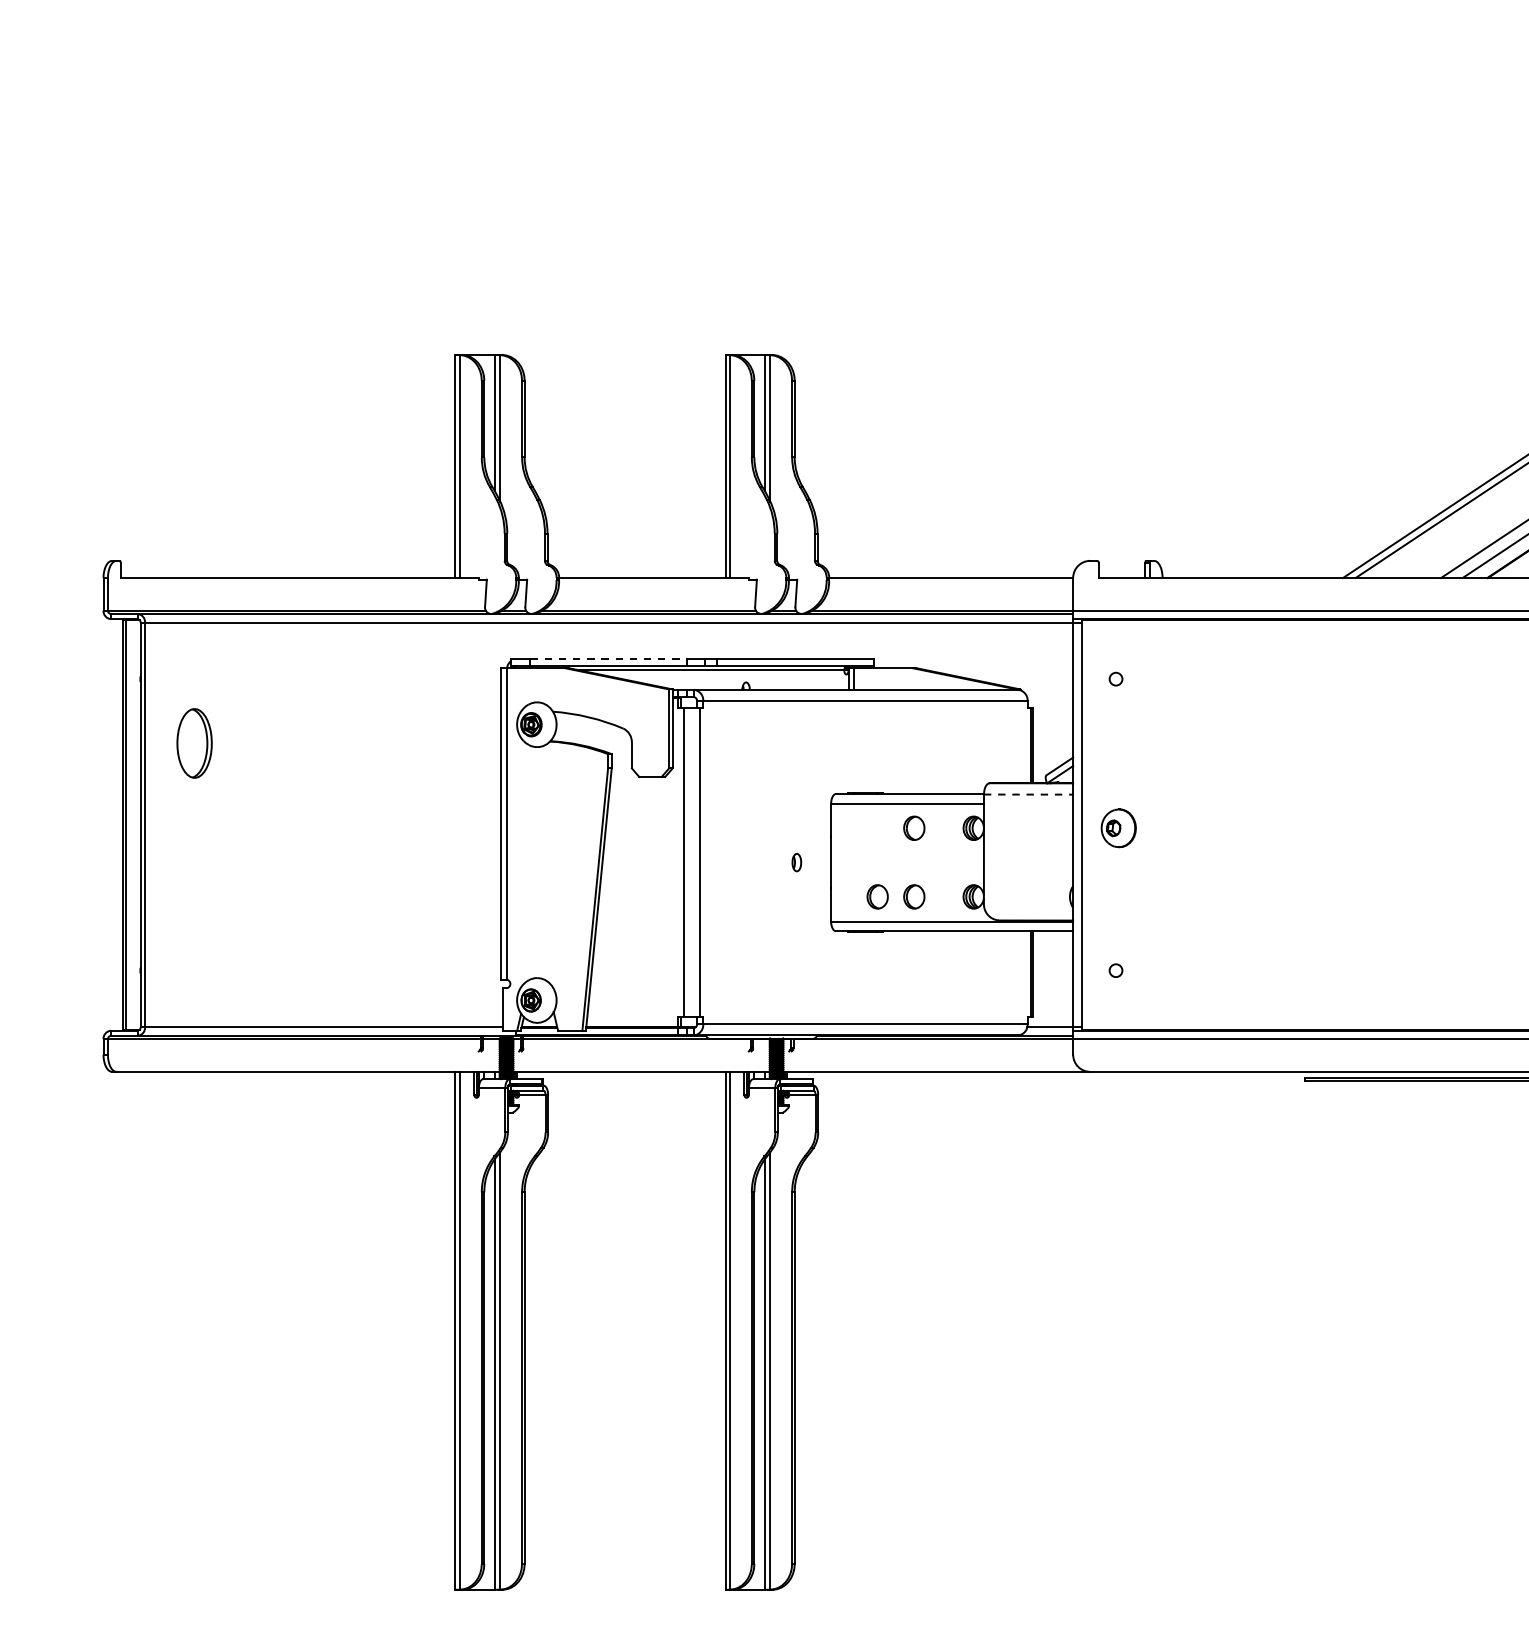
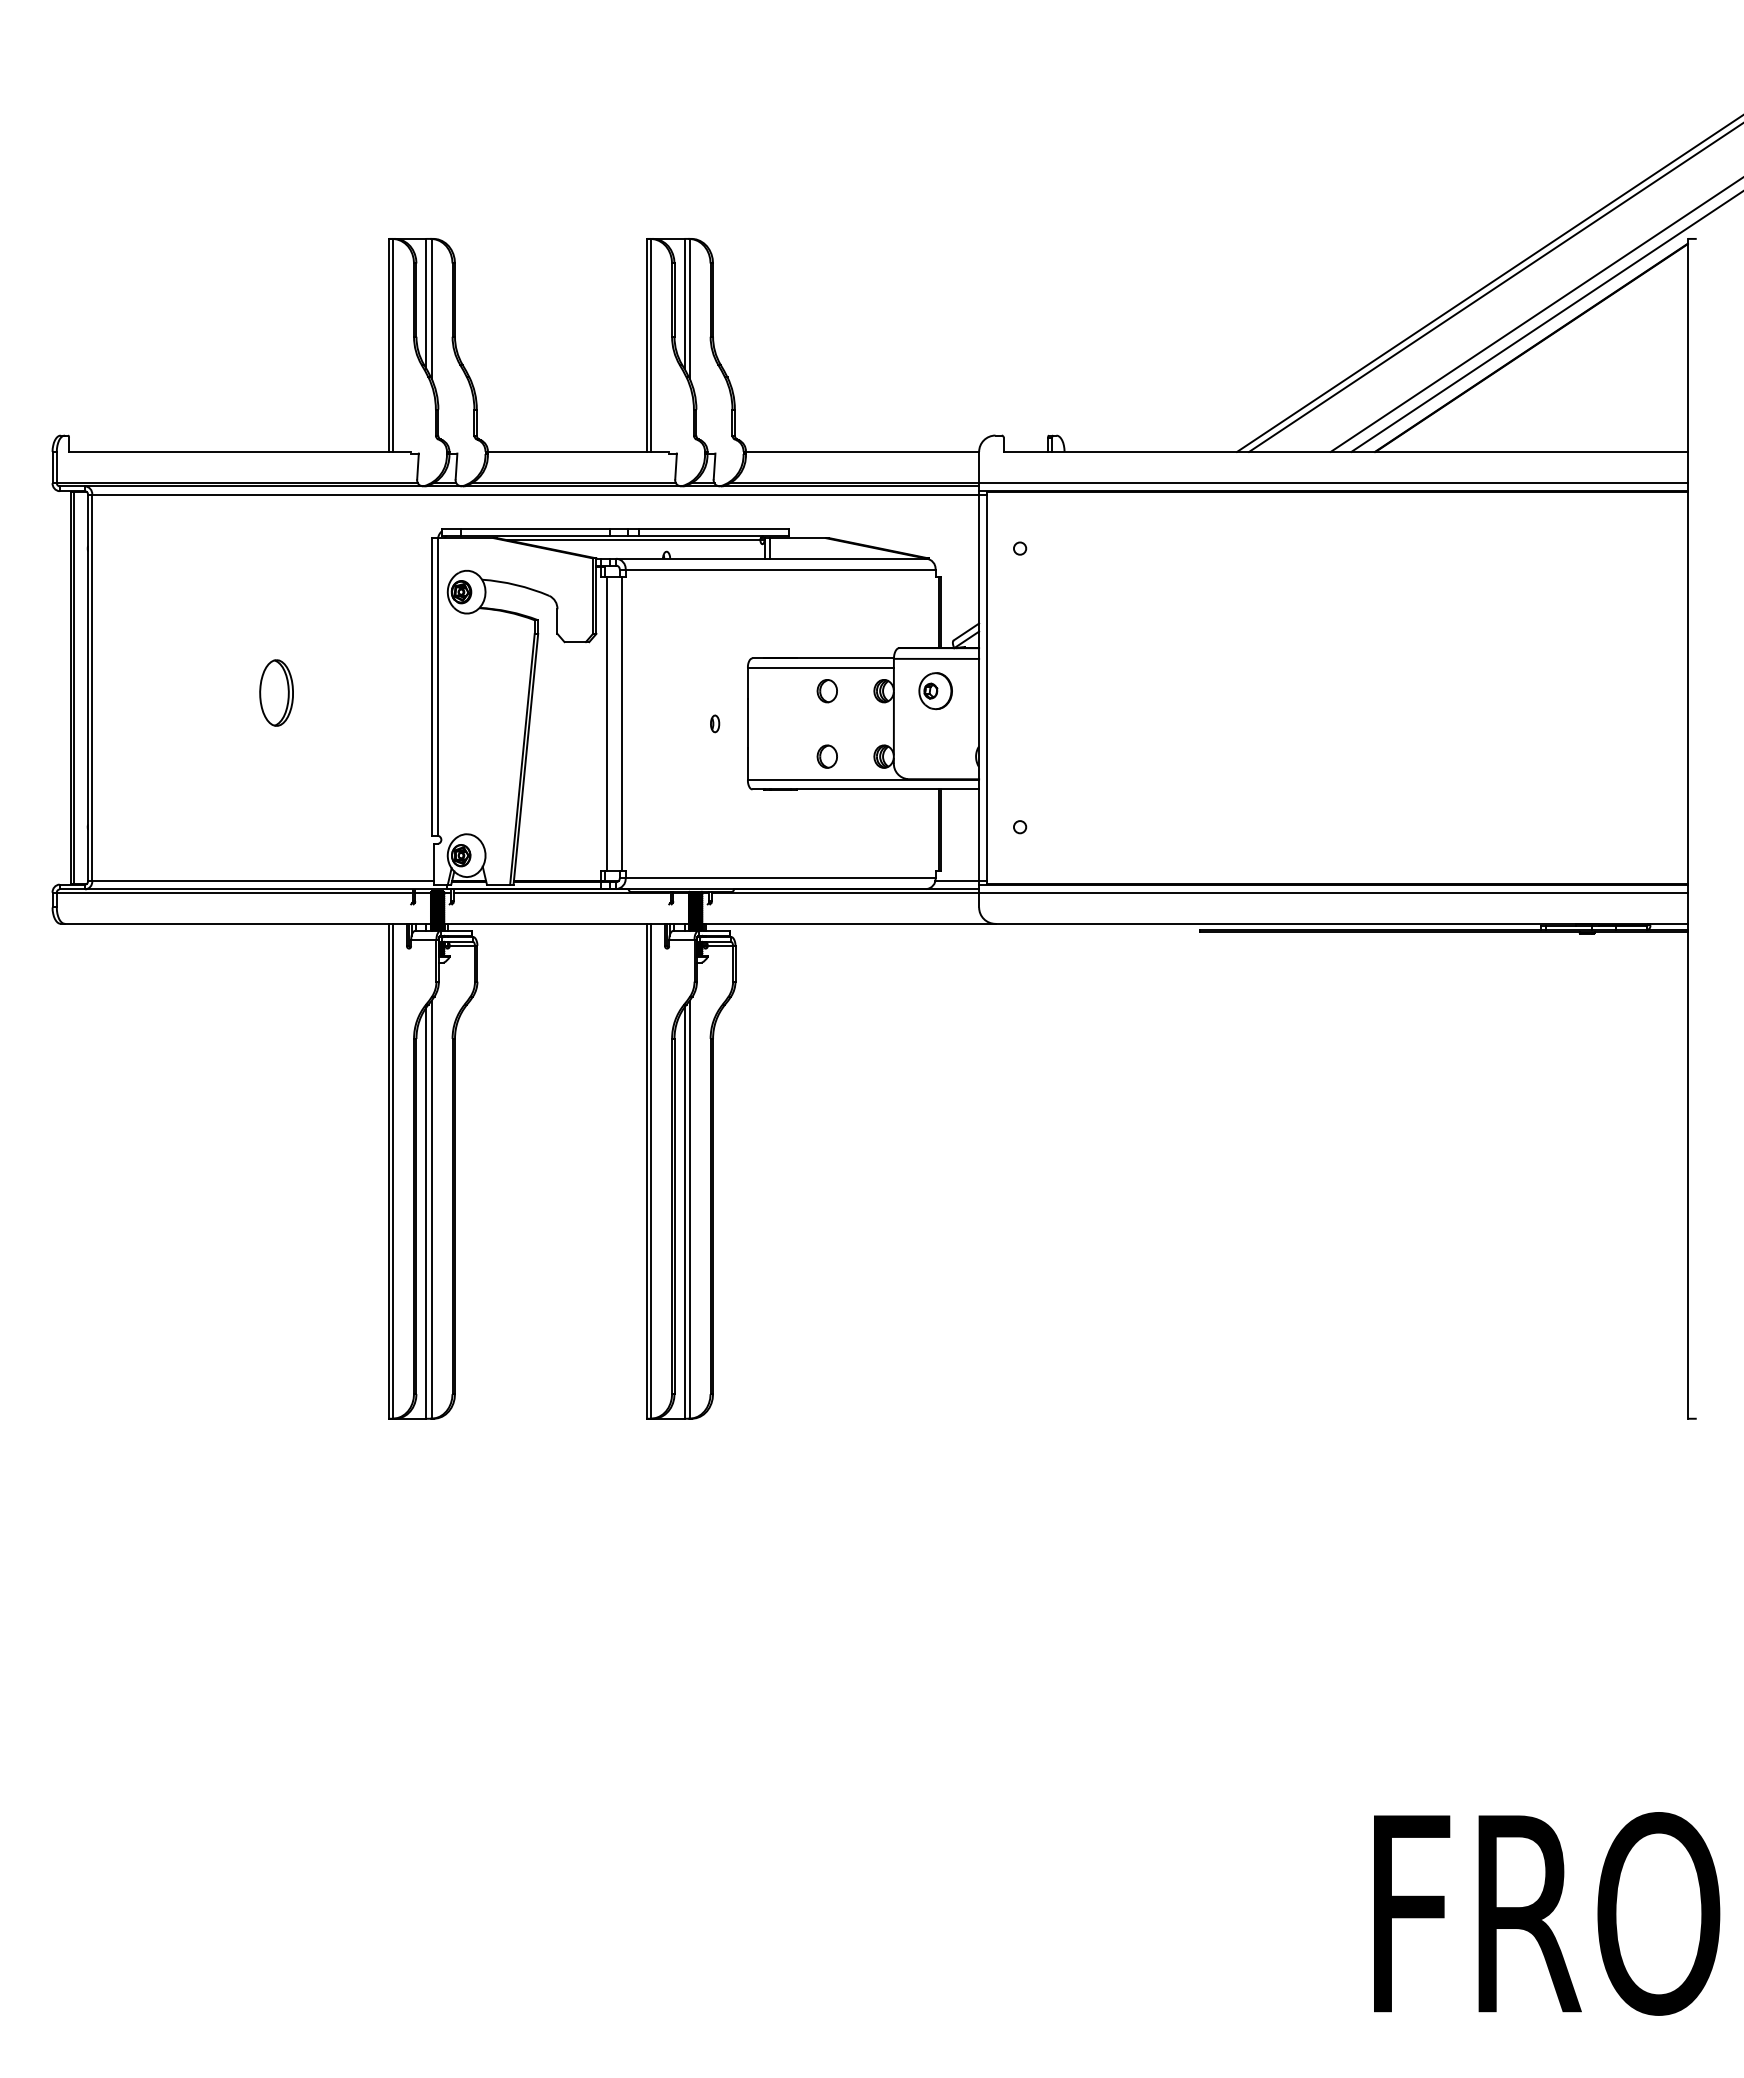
line: (608, 659) -> (535, 529), dashed -> solid
part: (194, 742) -> (276, 692), moved
line: (1028, 794) -> (936, 658), dashed -> solid
part: (1118, 828) -> (935, 691), moved
part: (876, 896) -> (791, 756), removed

